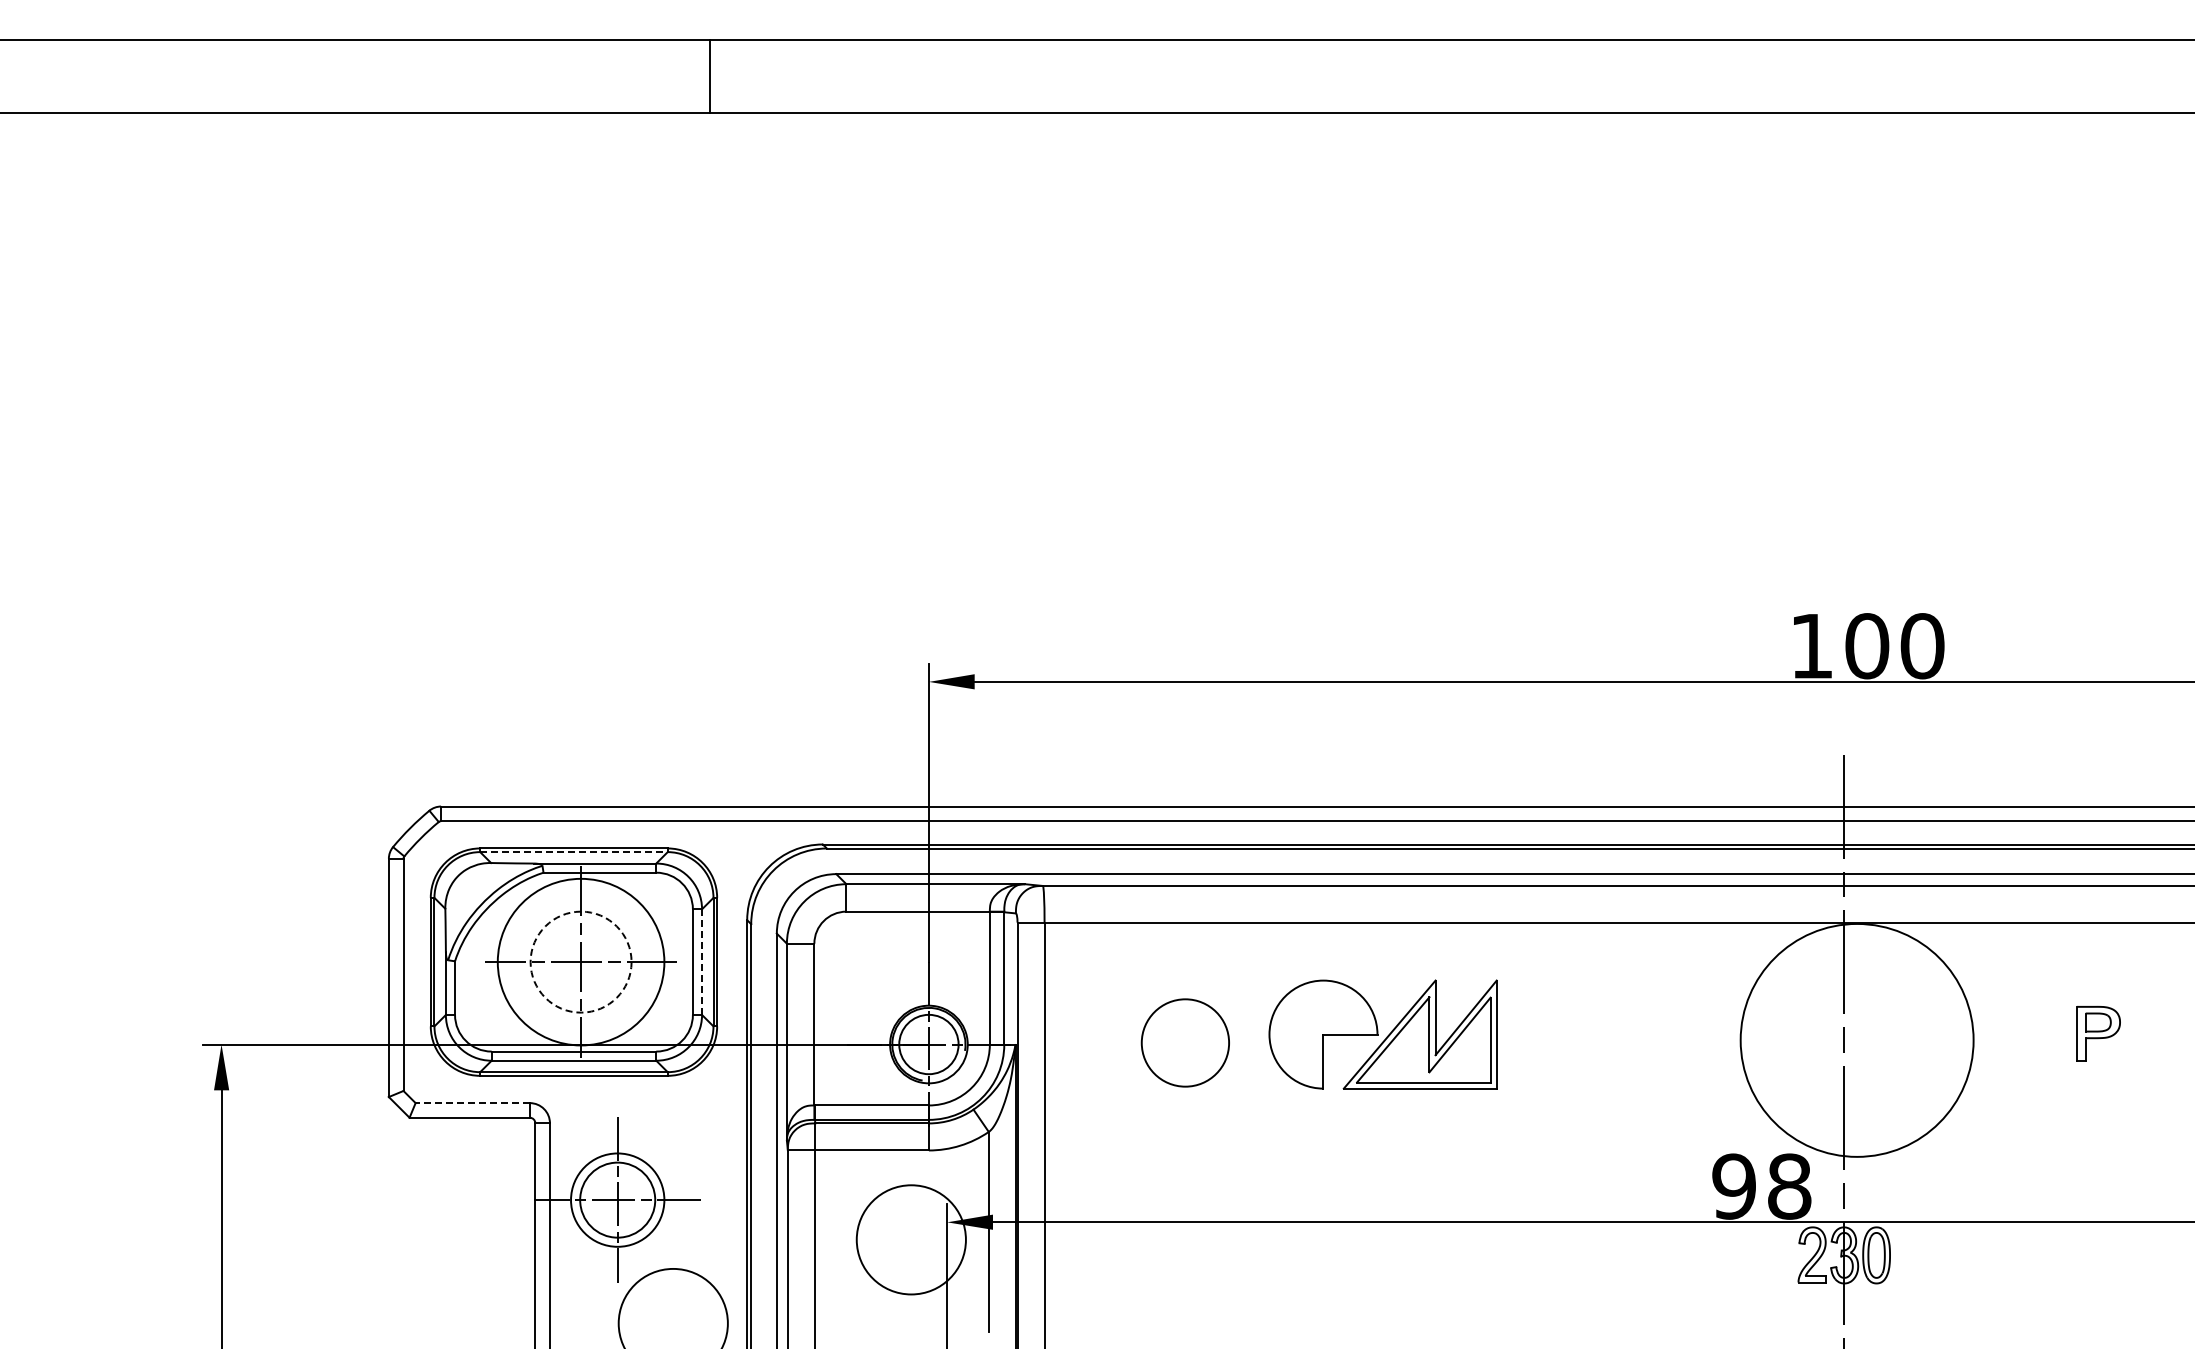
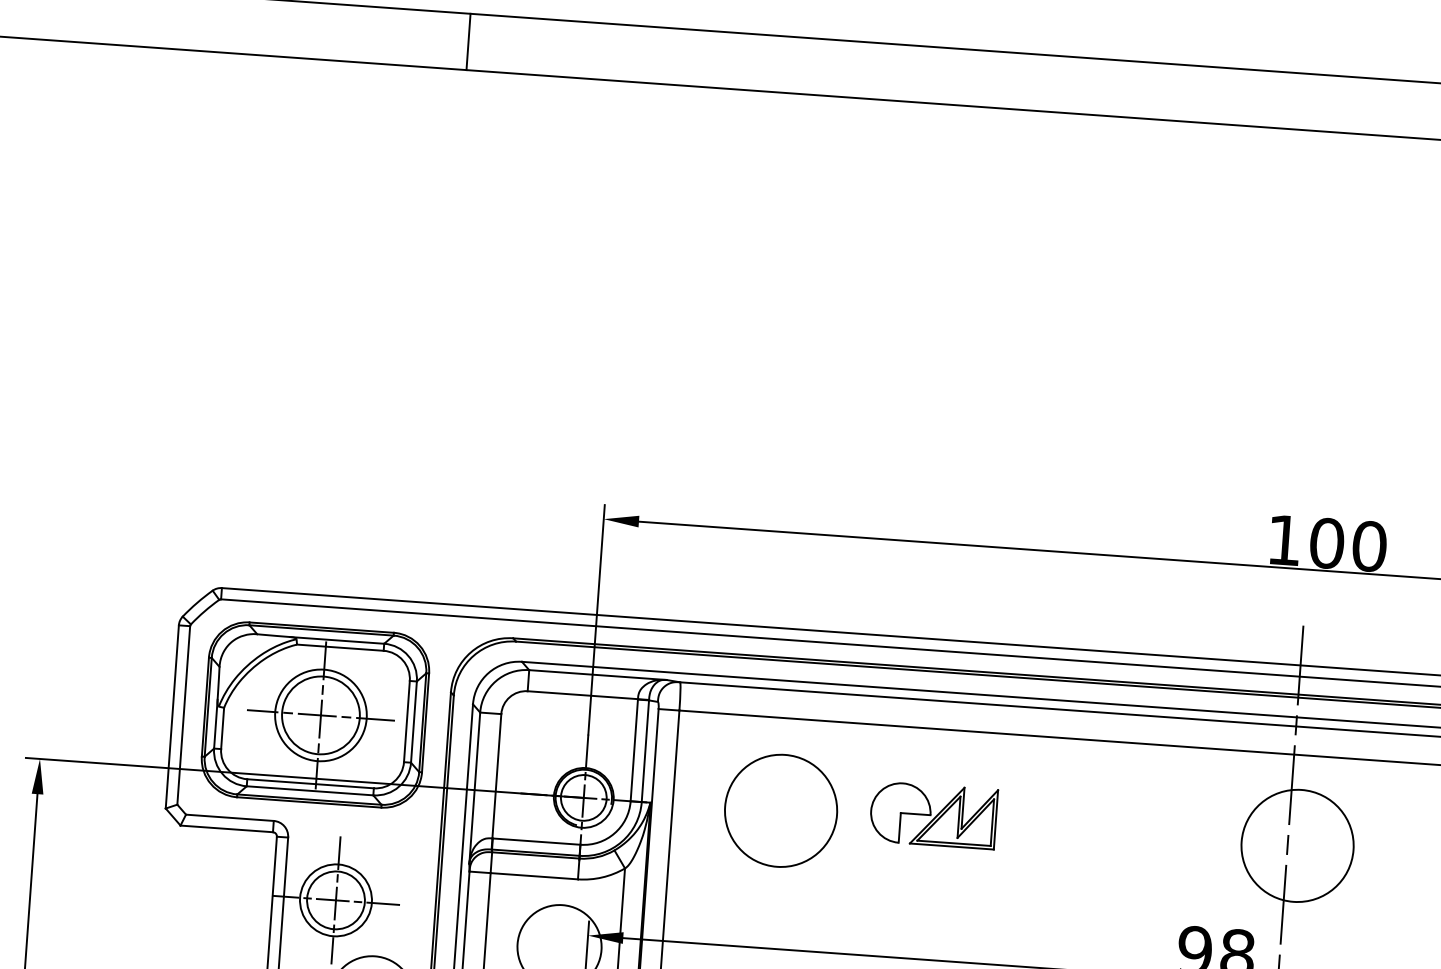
line: (573, 852) -> (321, 630), dashed -> solid
circle: (580, 961) -> (320, 714), dashed -> solid
circle: (580, 961) -> (320, 714), size x0.71
line: (702, 962) -> (414, 722), dashed -> solid
part: (1383, 1034) -> (933, 815), size x0.71
circle: (1856, 1040) -> (1297, 845), size x0.62
circle: (1185, 1042) -> (781, 810), size x1.67
line: (472, 1103) -> (229, 818), dashed -> solid

